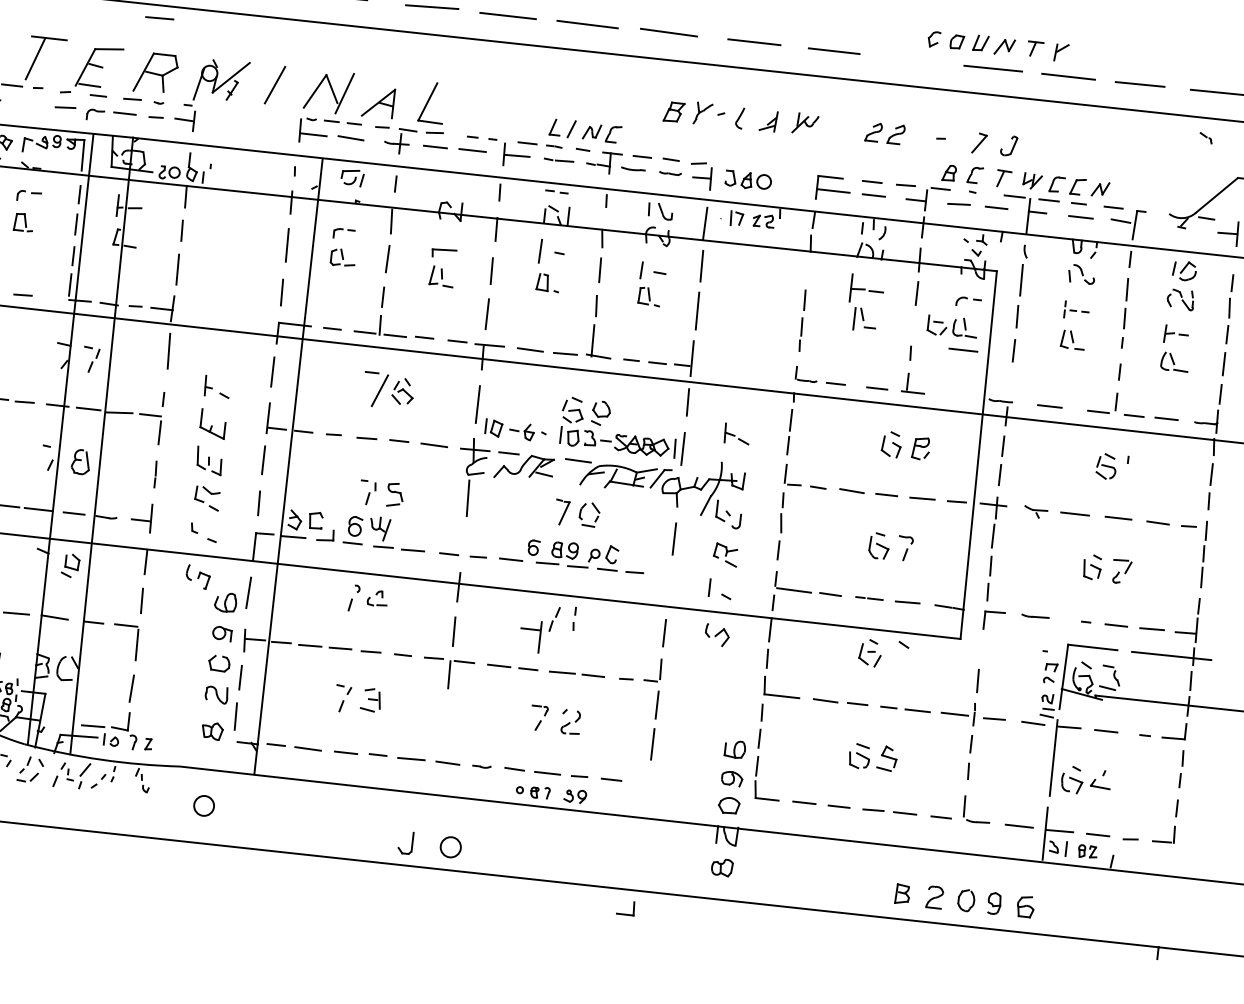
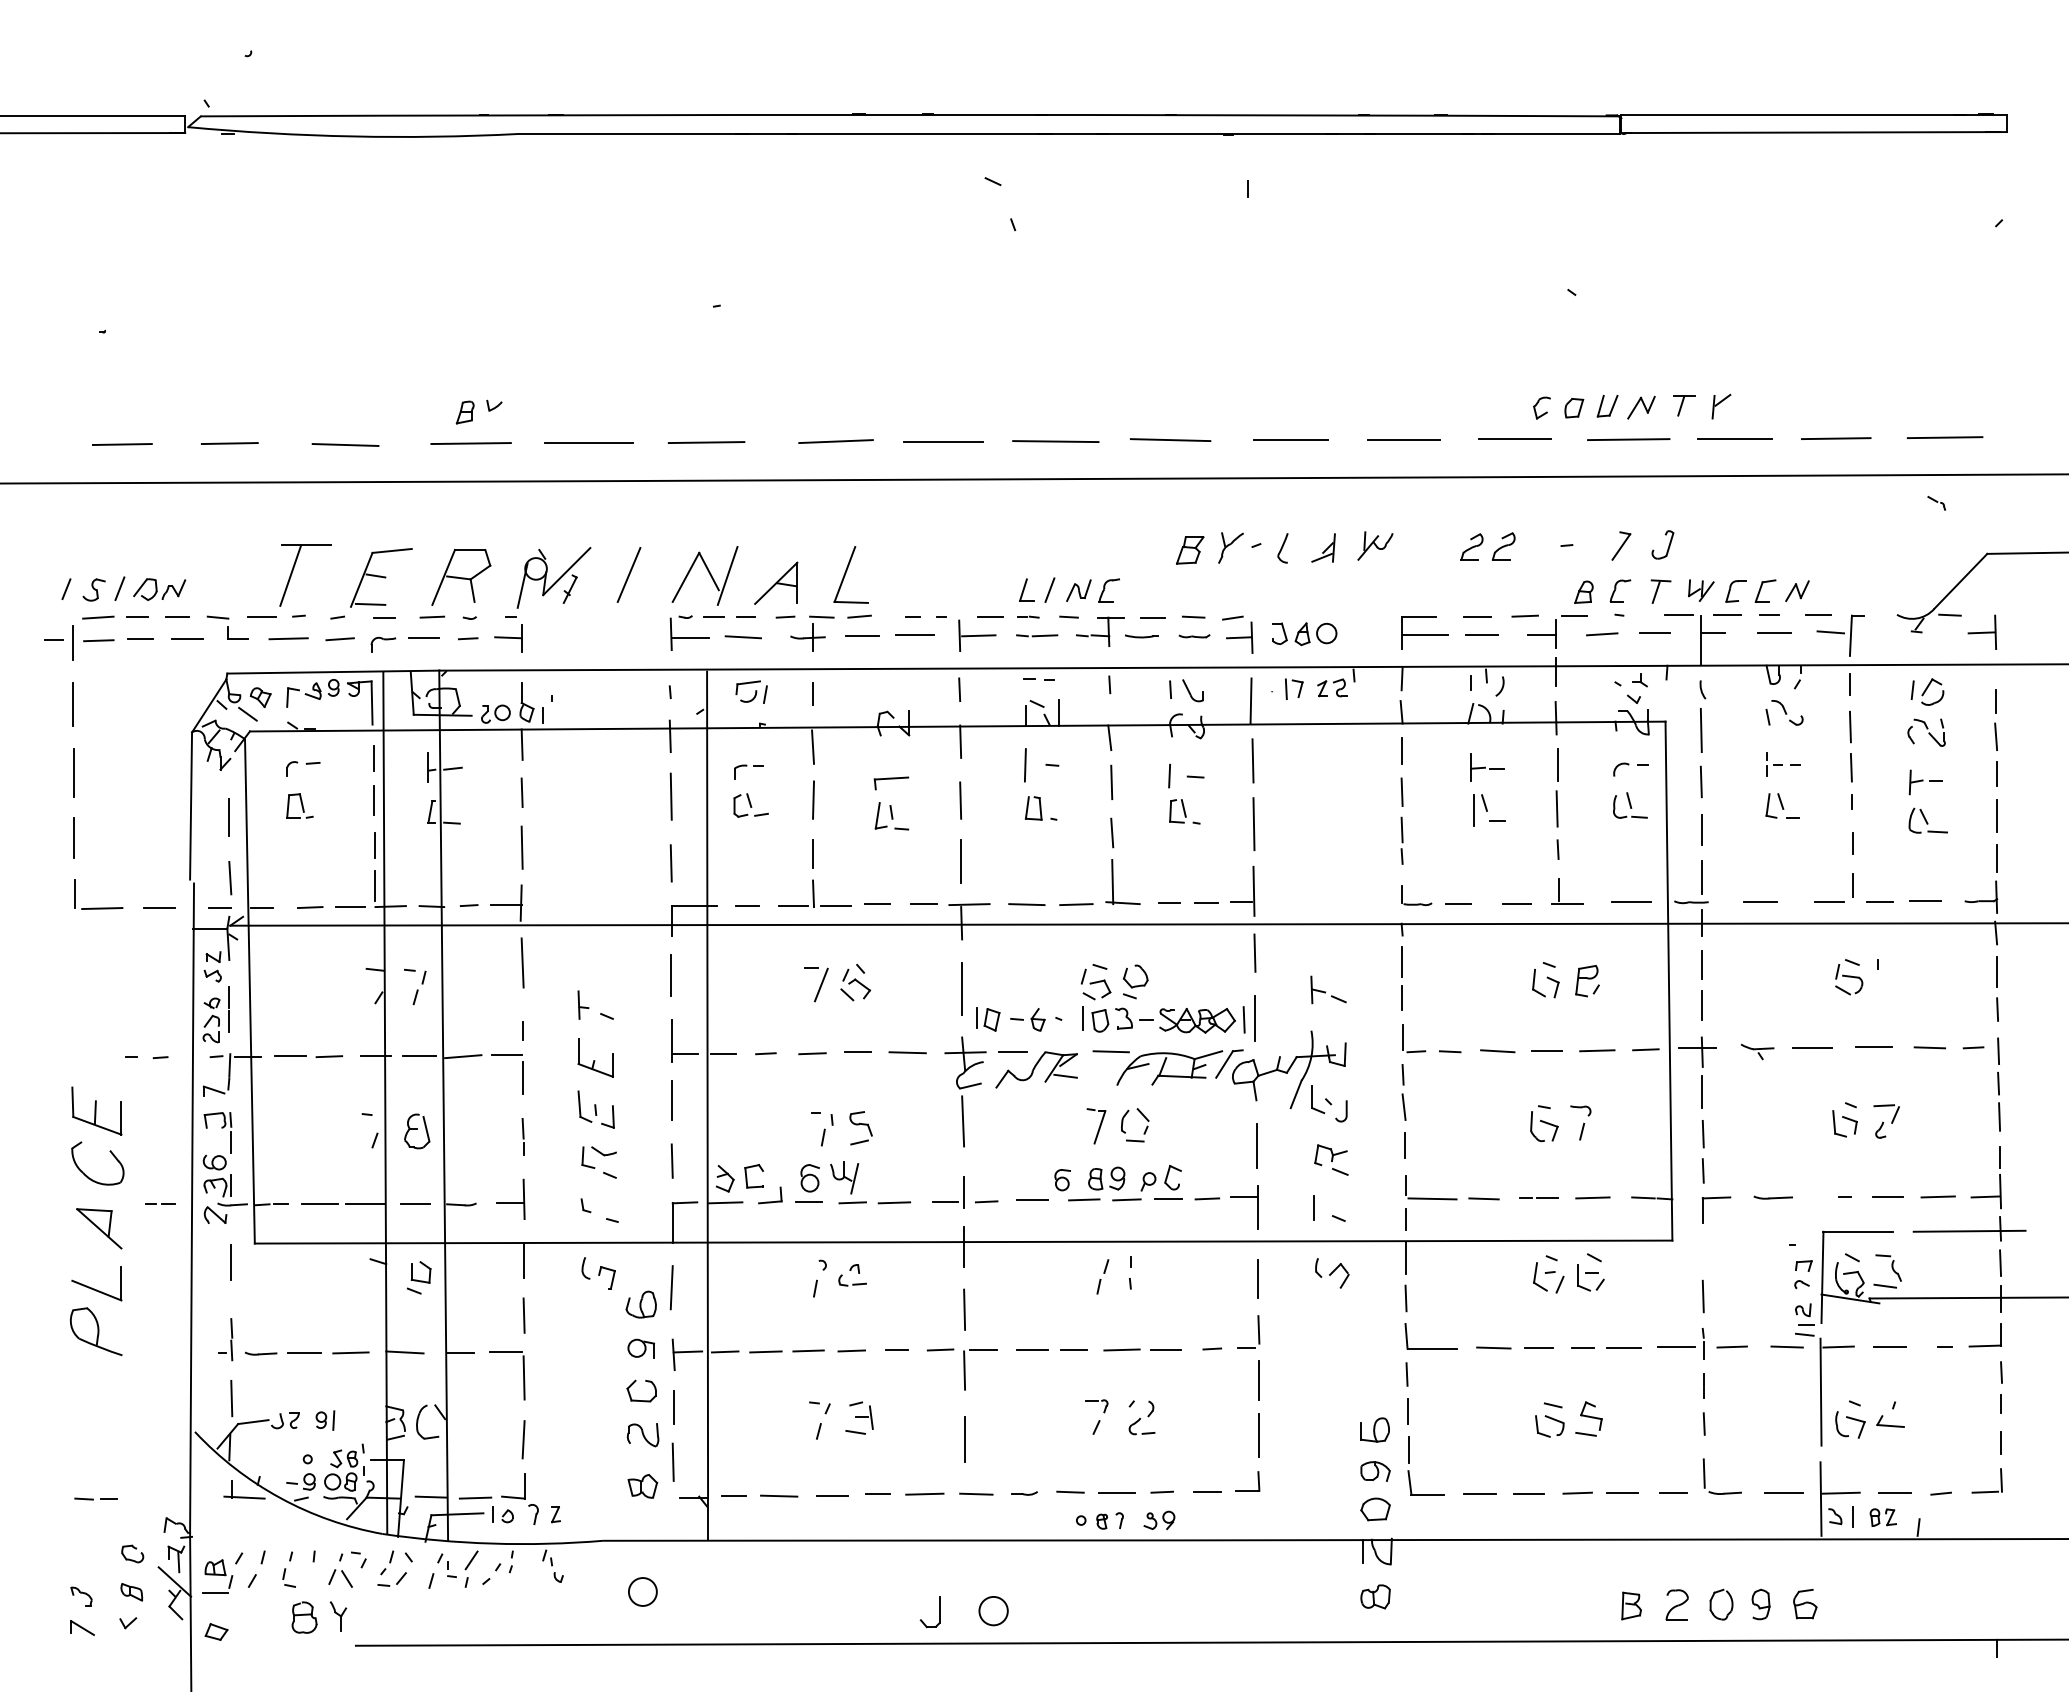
line: (159, 18) -> (288, 638), moved
line: (912, 58) -> (1514, 438), added
line: (807, 270) -> (1401, 750), added
part: (867, 289) -> (1487, 767), size x0.71
line: (51, 298) -> (350, 907), added
line: (912, 324) -> (1556, 808), added
part: (937, 325) -> (1590, 1277), moved
line: (963, 349) -> (1631, 901), moved
line: (1009, 384) -> (1701, 877), added
part: (375, 389) -> (816, 984), size x0.71
line: (463, 548) -> (964, 1192), added
part: (531, 629) -> (1244, 1197), moved
line: (62, 721) -> (431, 1496), added
line: (444, 723) -> (965, 1439), added
part: (625, 914) -> (1247, 1490), moved

